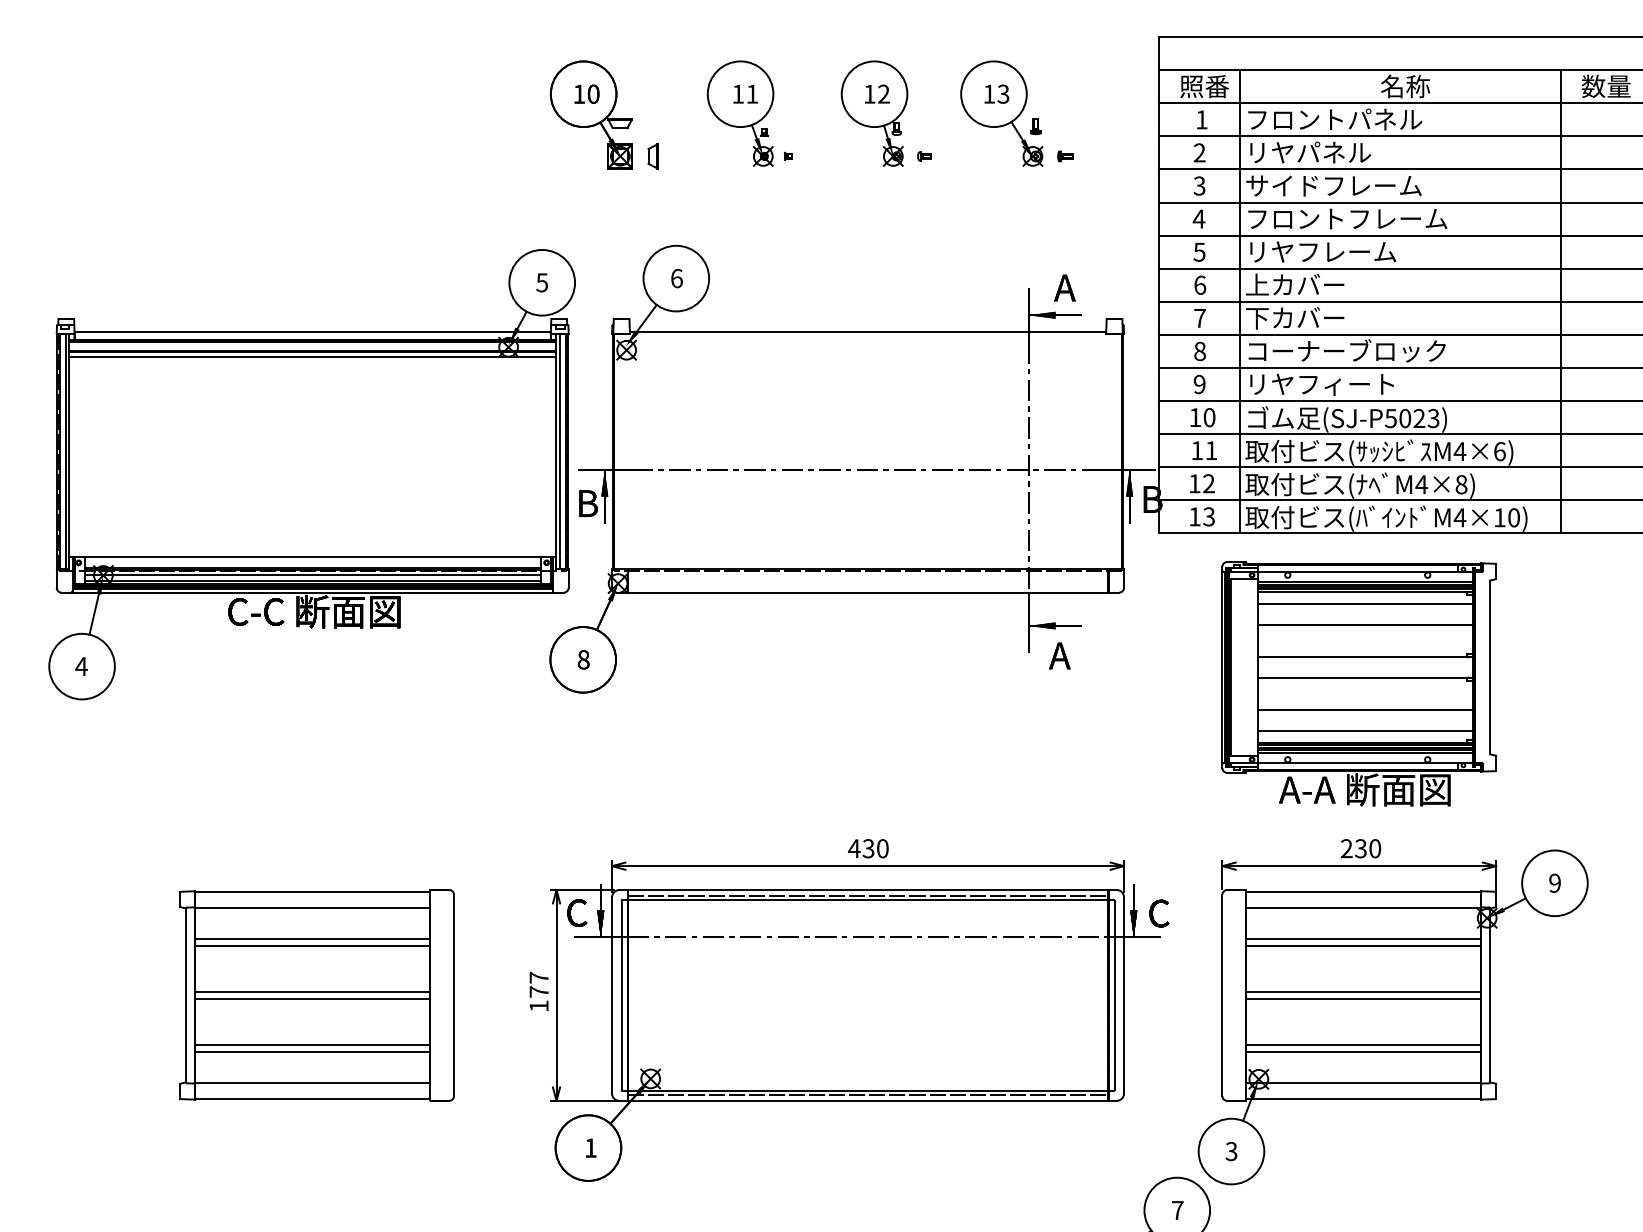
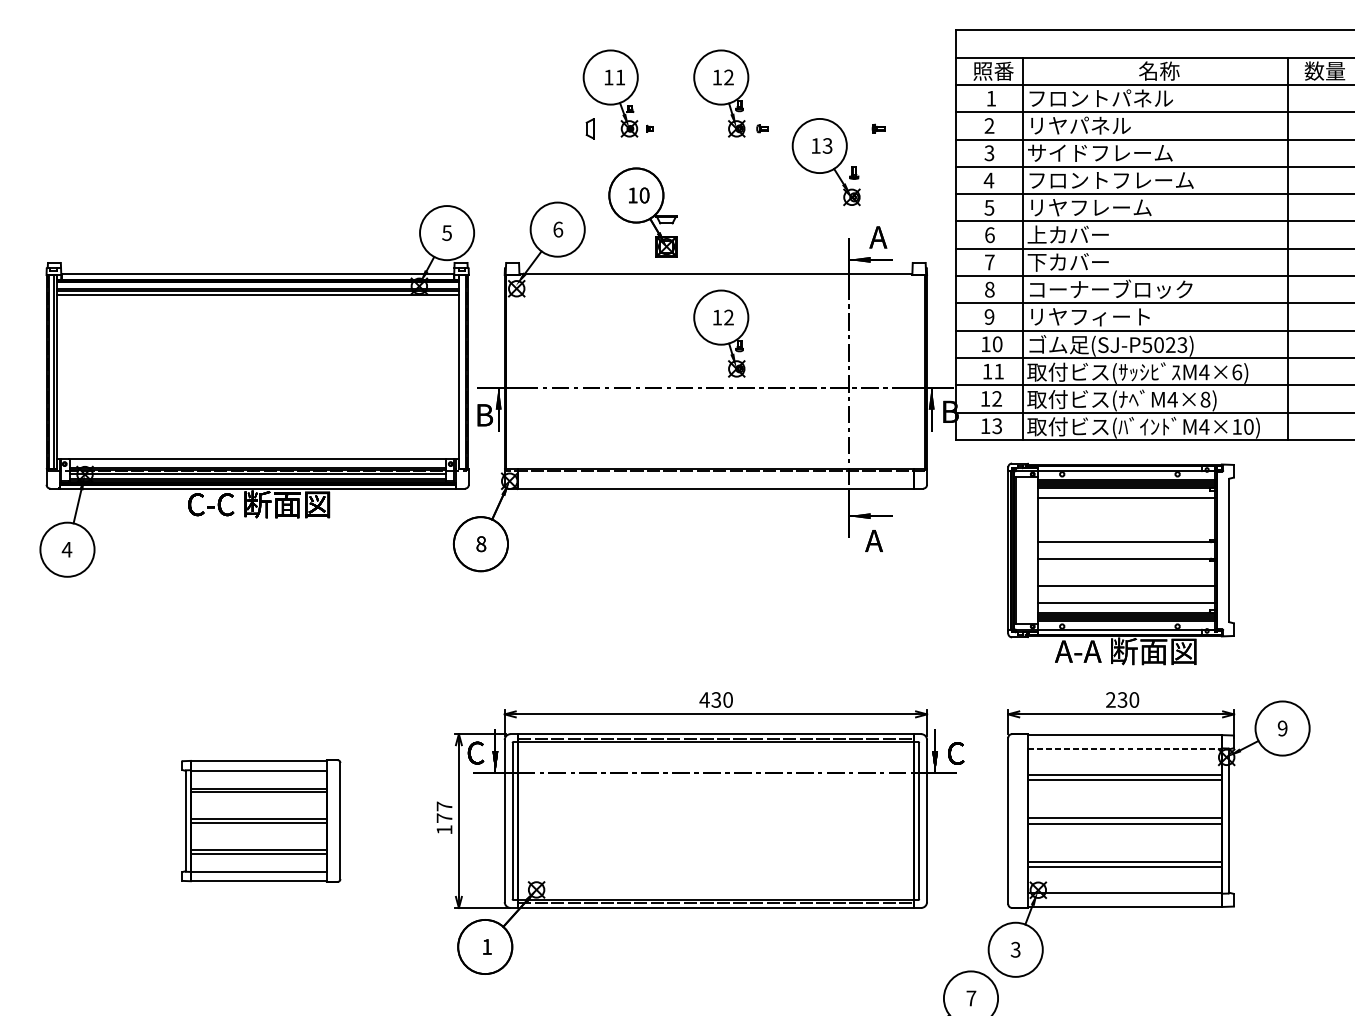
part: (1001, 113) -> (826, 161), moved
part: (590, 114) -> (642, 212), moved
part: (652, 156) -> (590, 128), moved
part: (874, 404) -> (721, 333), added
line: (559, 450) -> (461, 371), removed
line: (1365, 624) -> (1126, 515), removed
line: (1363, 907) -> (1124, 748), solid -> dashed
part: (316, 995) -> (260, 821), size x0.7

